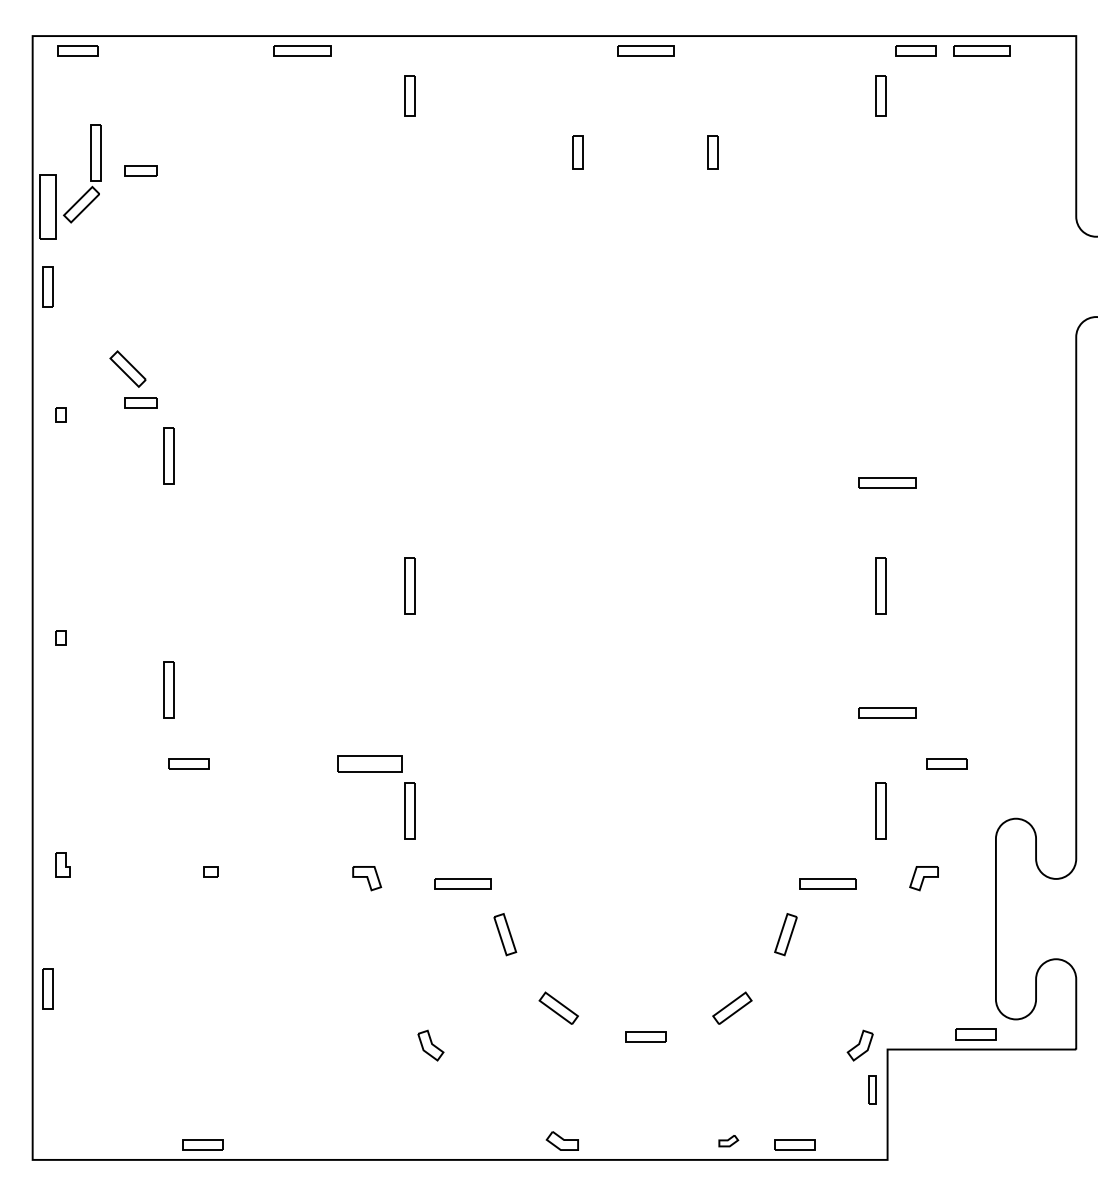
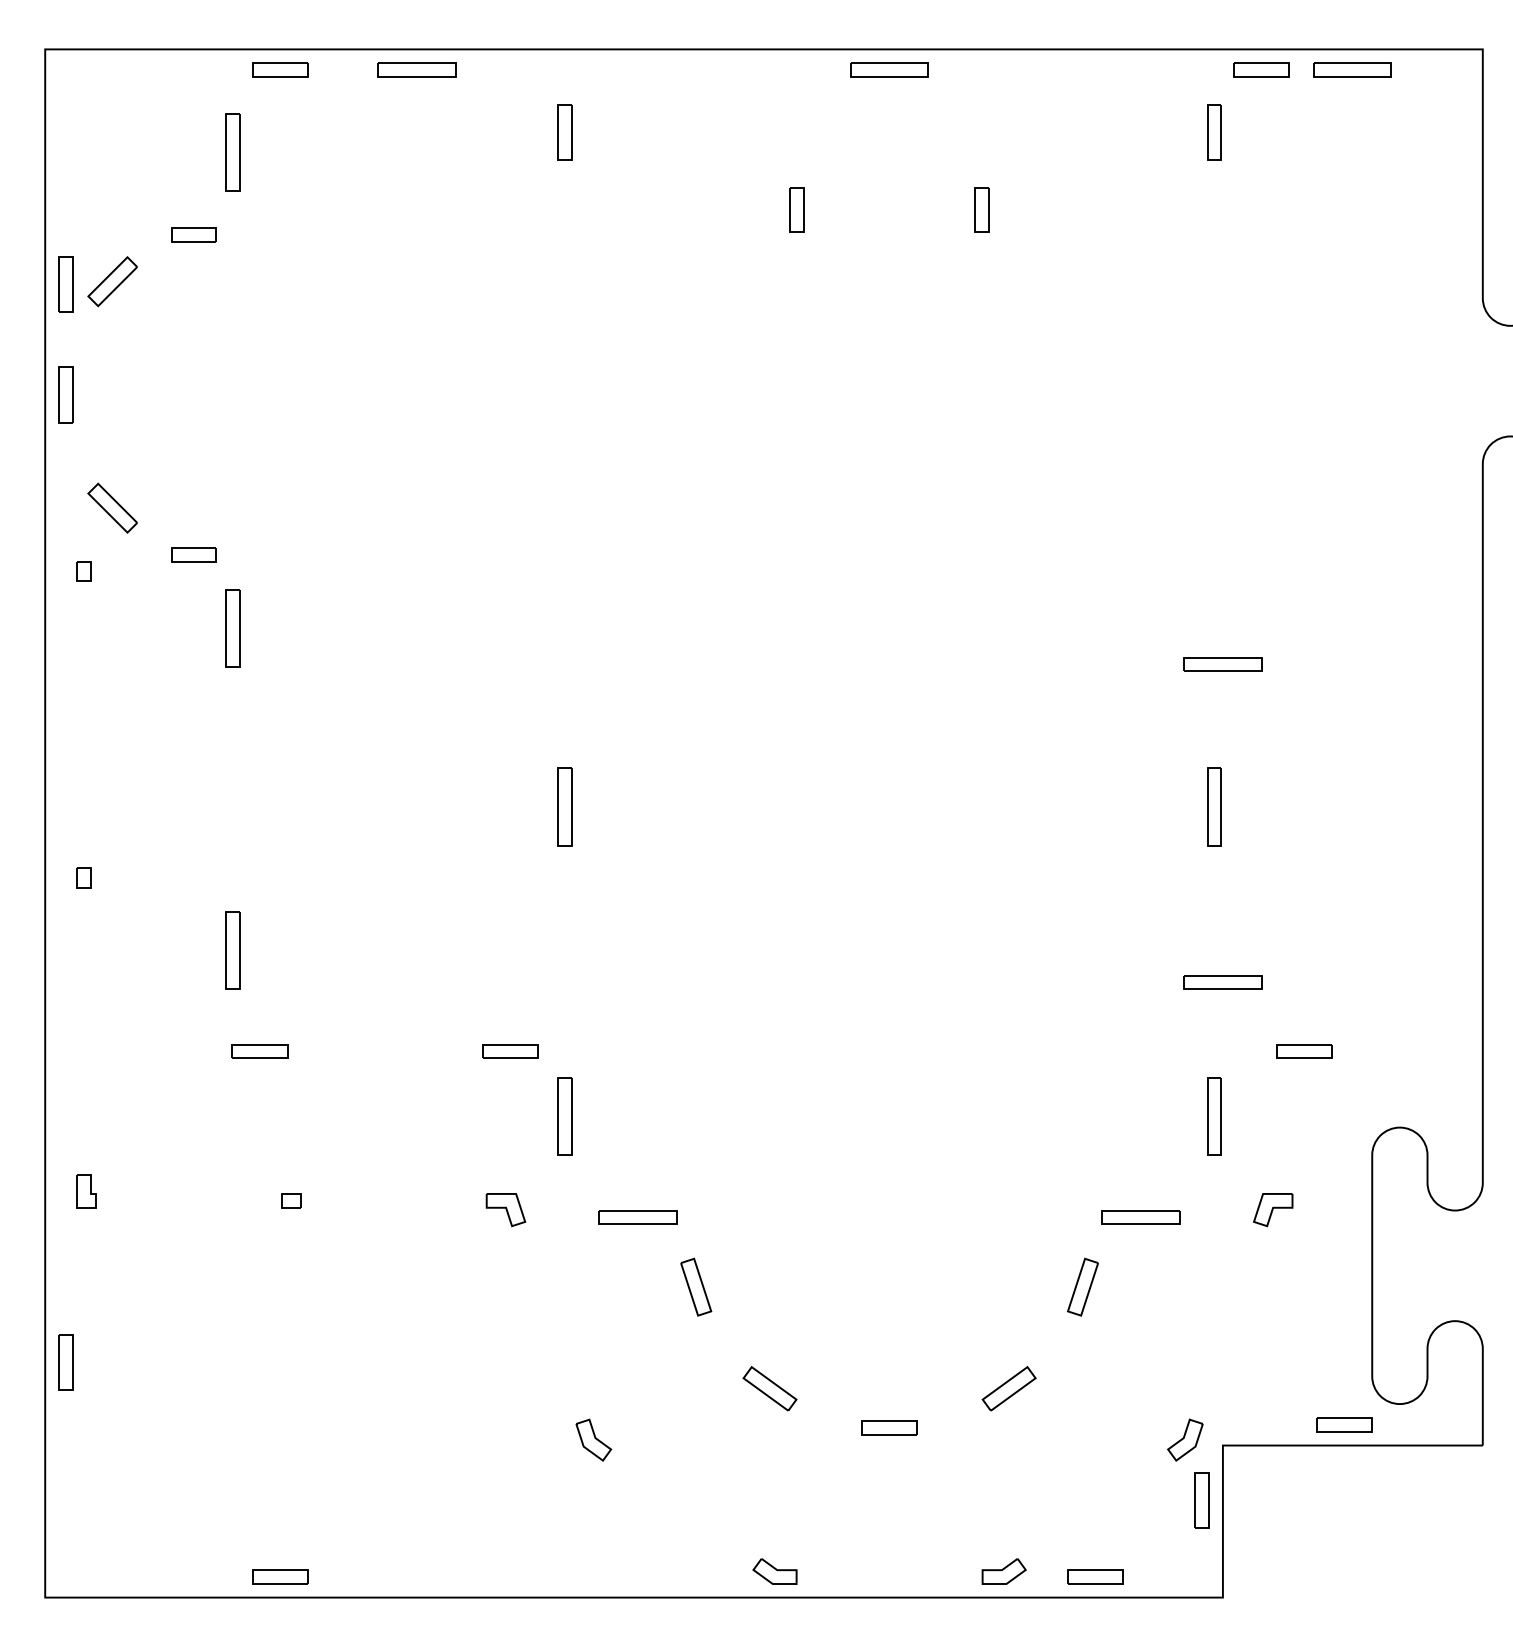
part: (78, 50) -> (280, 69), moved
part: (95, 153) -> (232, 152), moved
part: (47, 206) -> (65, 284), size x0.62
part: (127, 368) -> (112, 507), moved
part: (370, 763) -> (510, 1051), size x0.62
part: (872, 1089) -> (1201, 1500), size x1.43
part: (728, 1140) -> (1003, 1571), size x1.67

